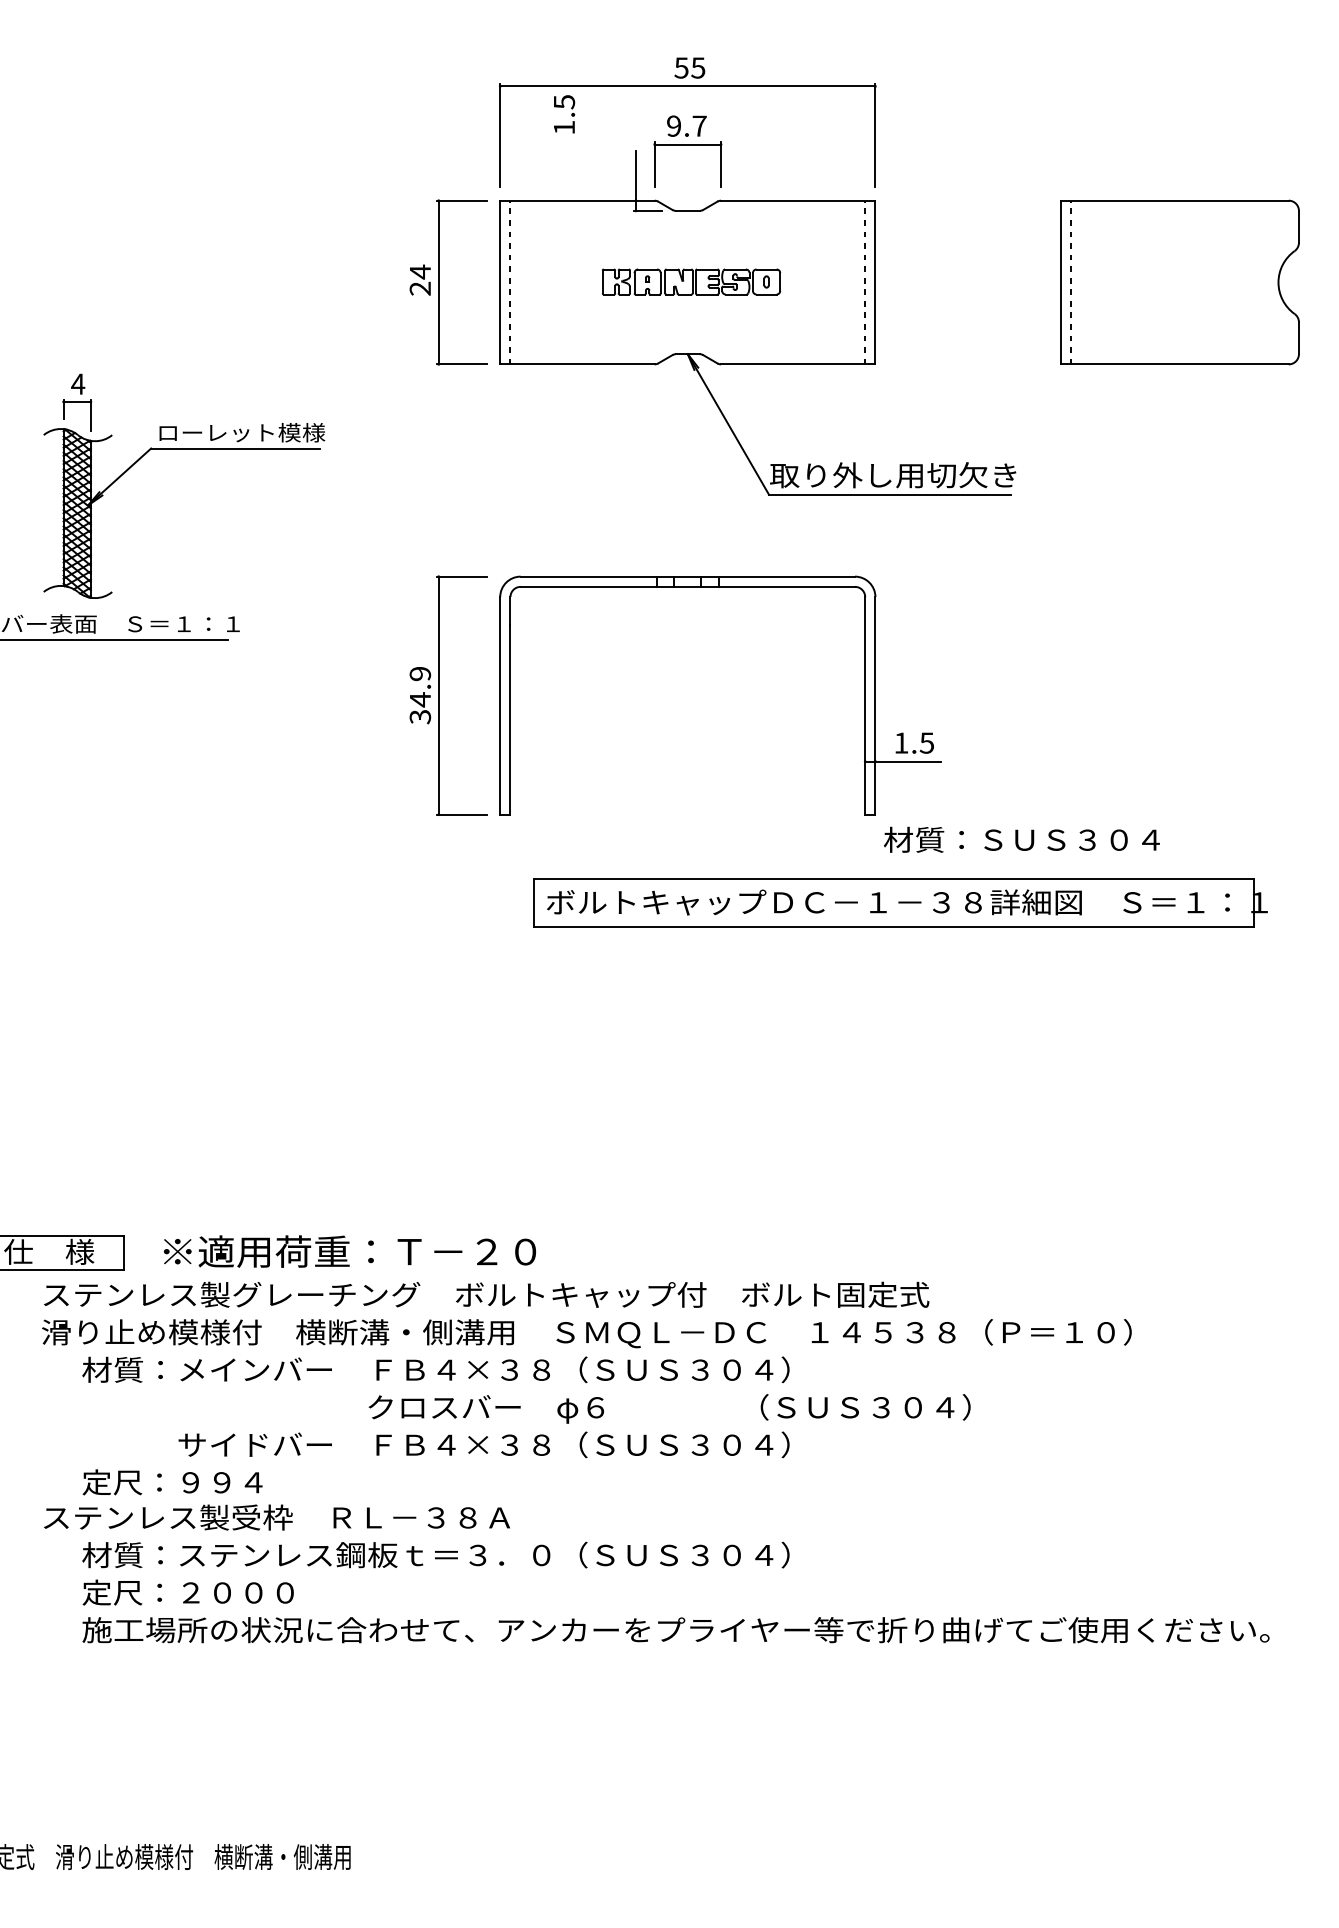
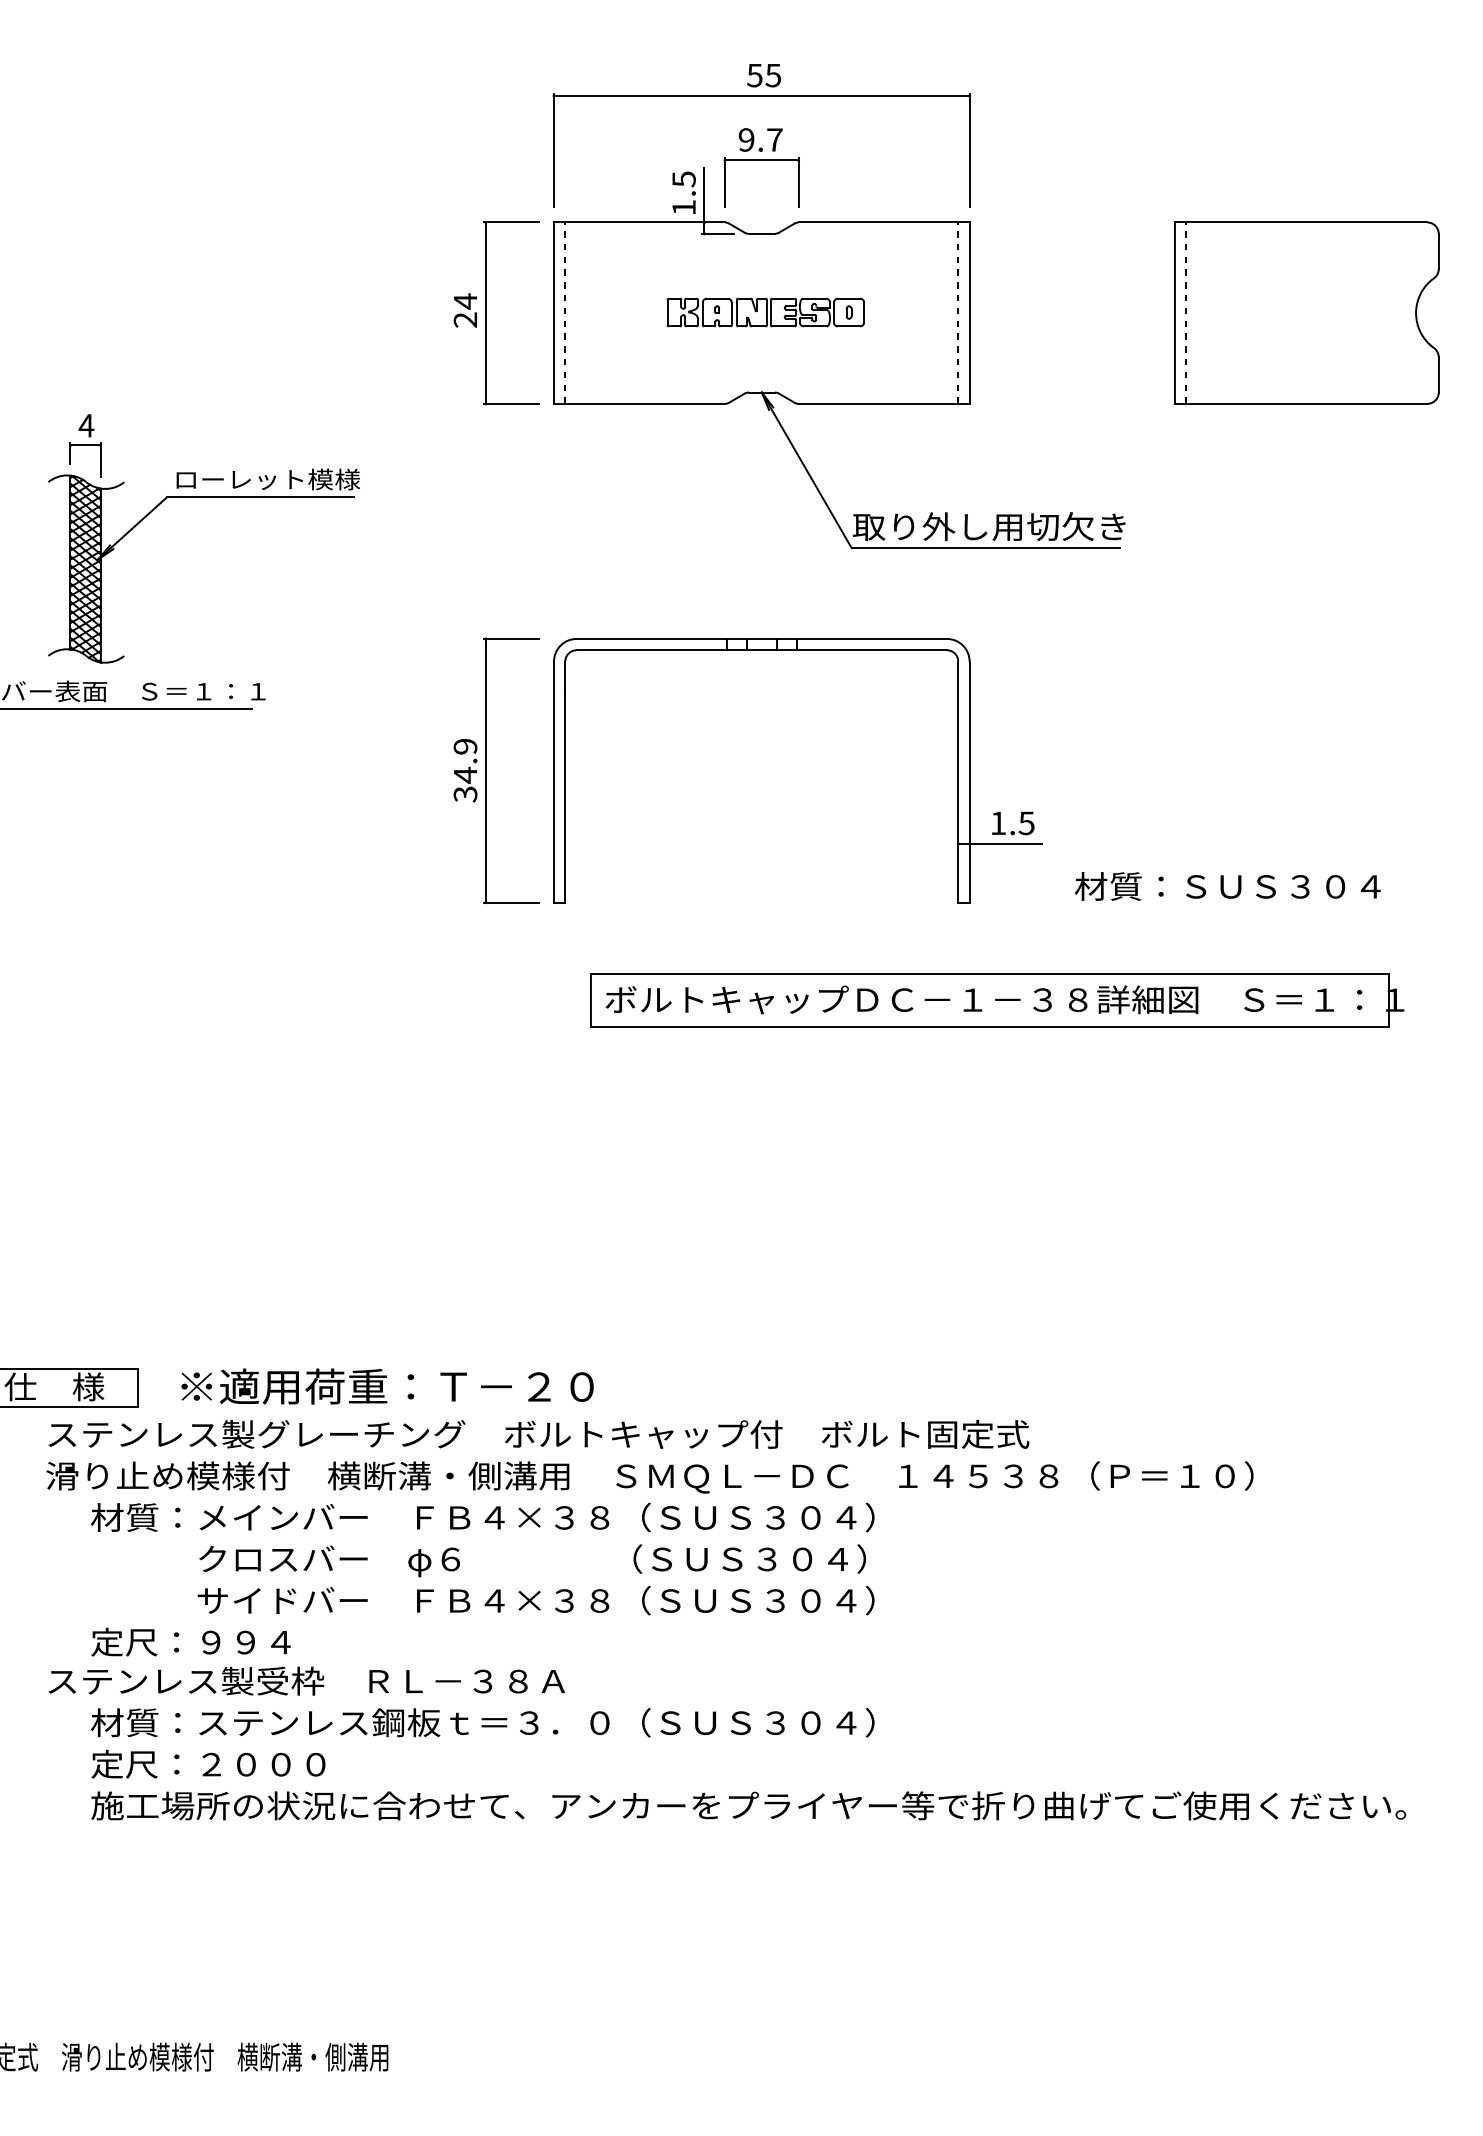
text: (563, 114) -> (683, 192), moved
text: (1021, 839) -> (1227, 886), moved
text: (669, 1408) -> (532, 1560), moved

